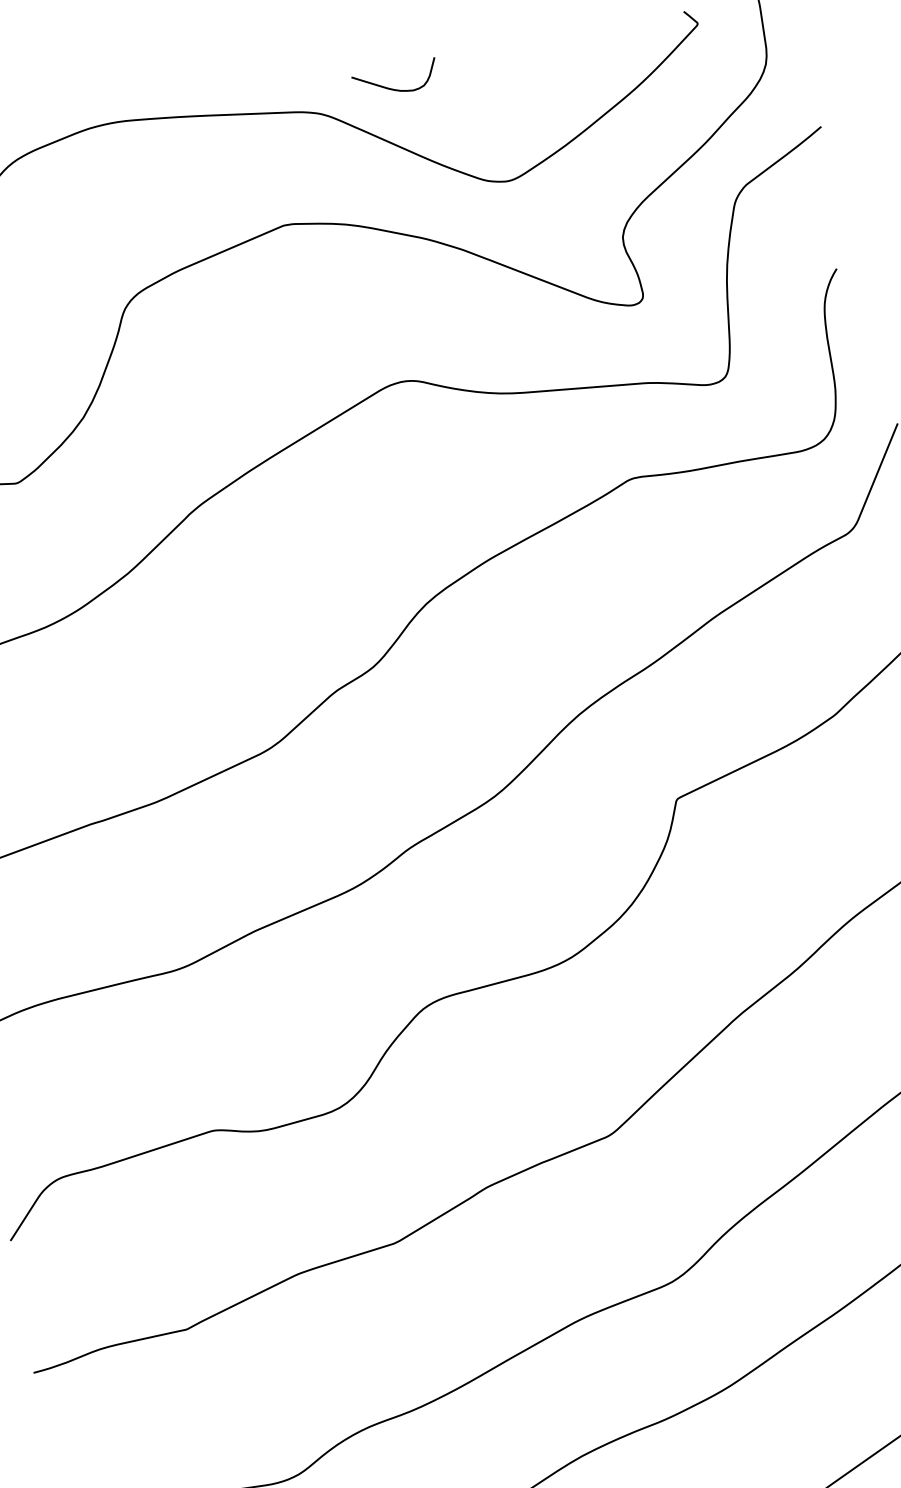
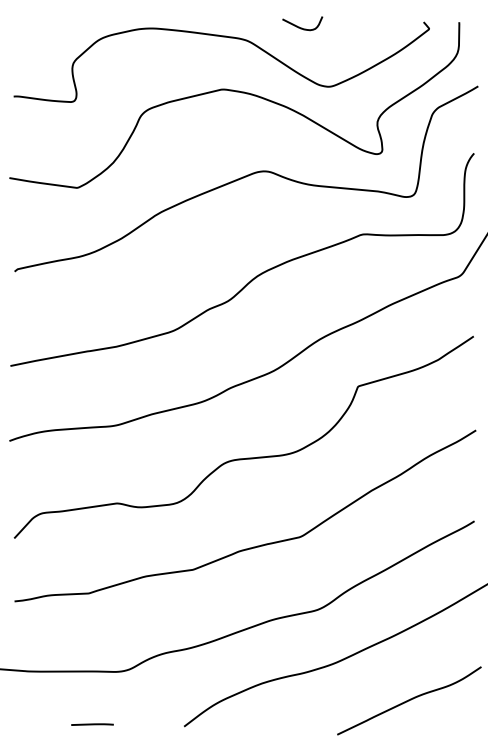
curve: (396, 87) -> (302, 27), moved

